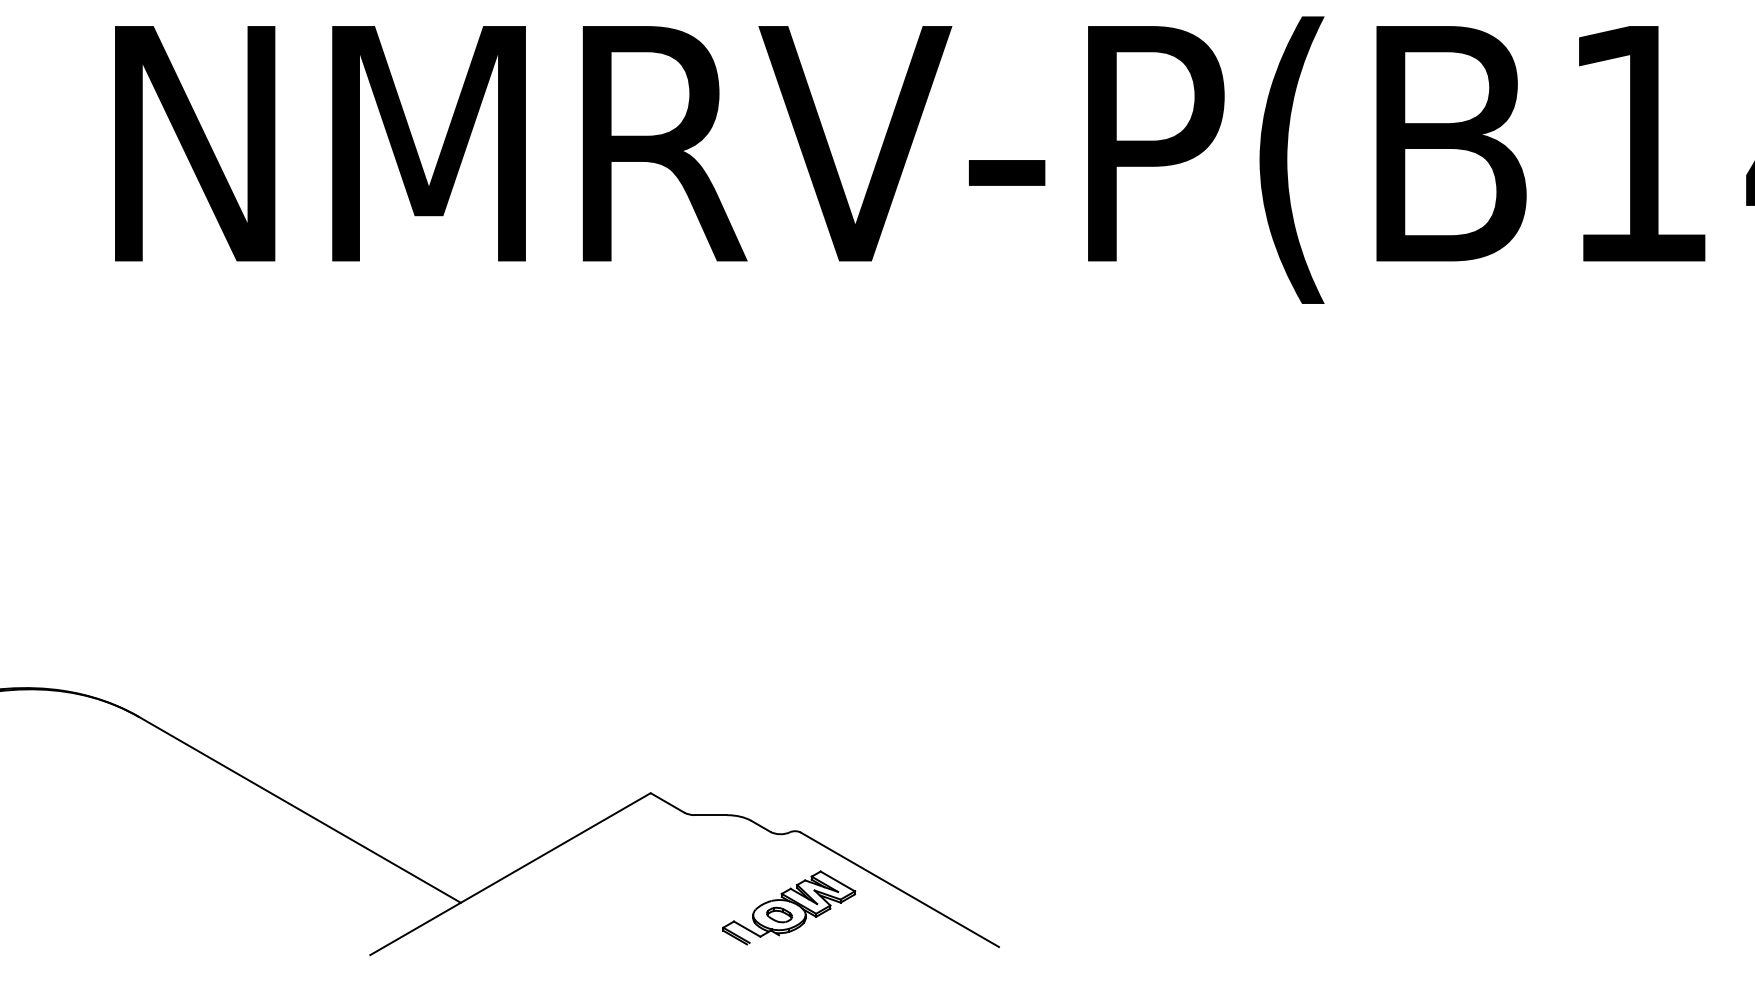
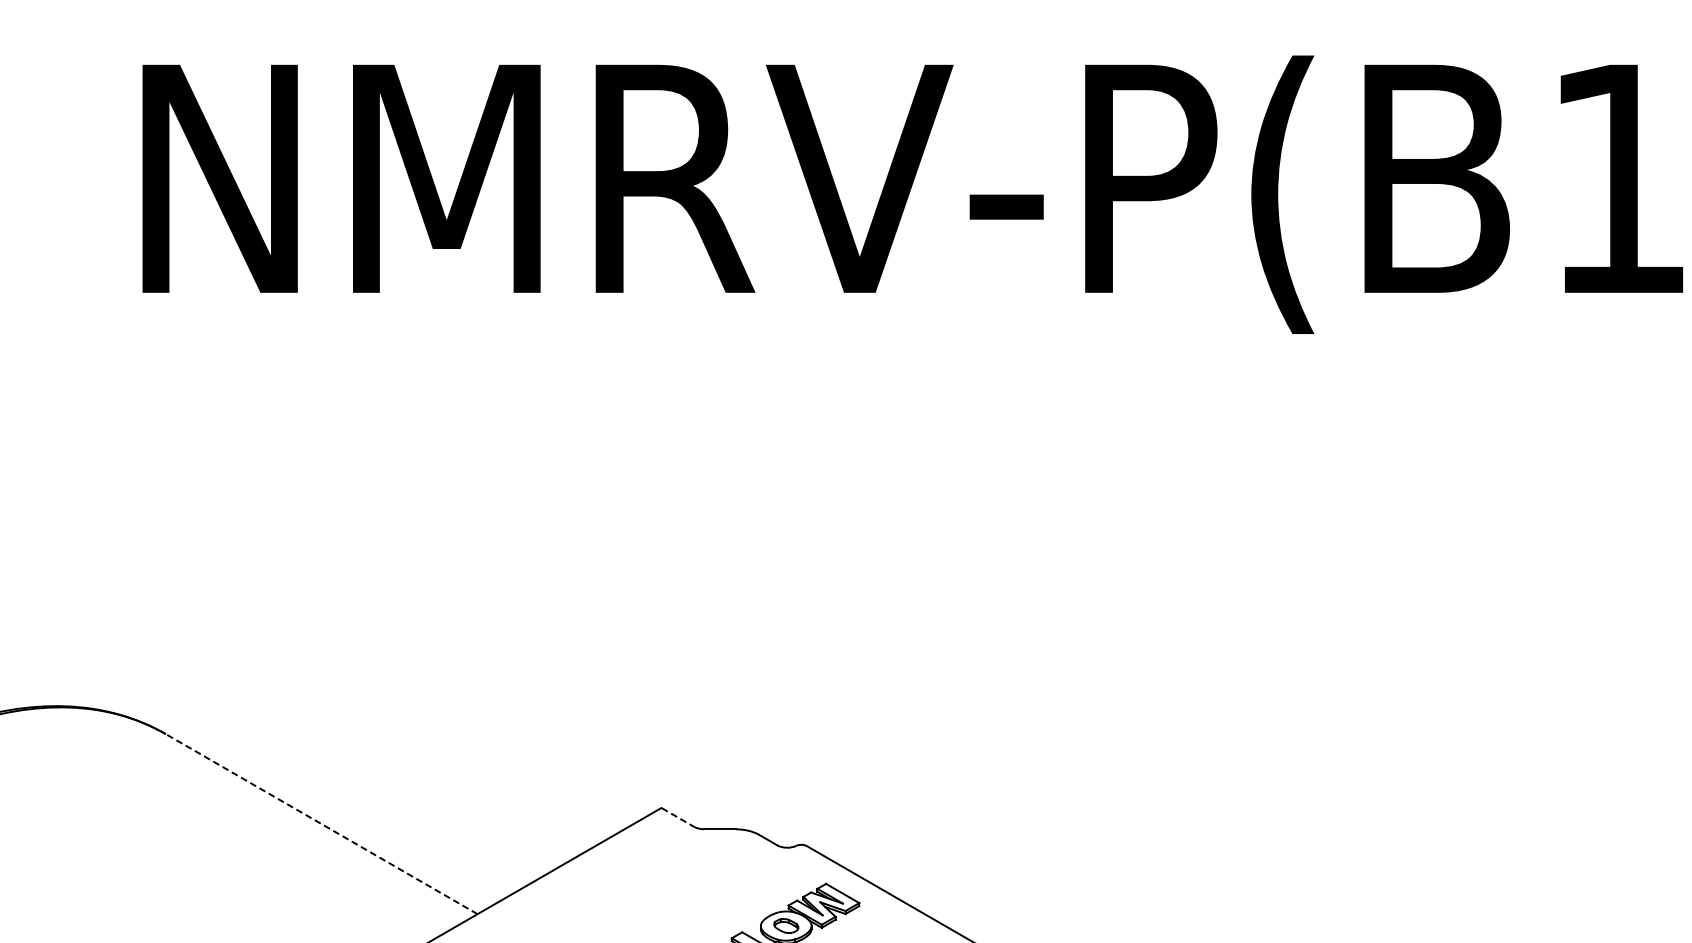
line: (668, 803) -> (678, 817), solid -> dashed
line: (299, 809) -> (321, 823), solid -> dashed

